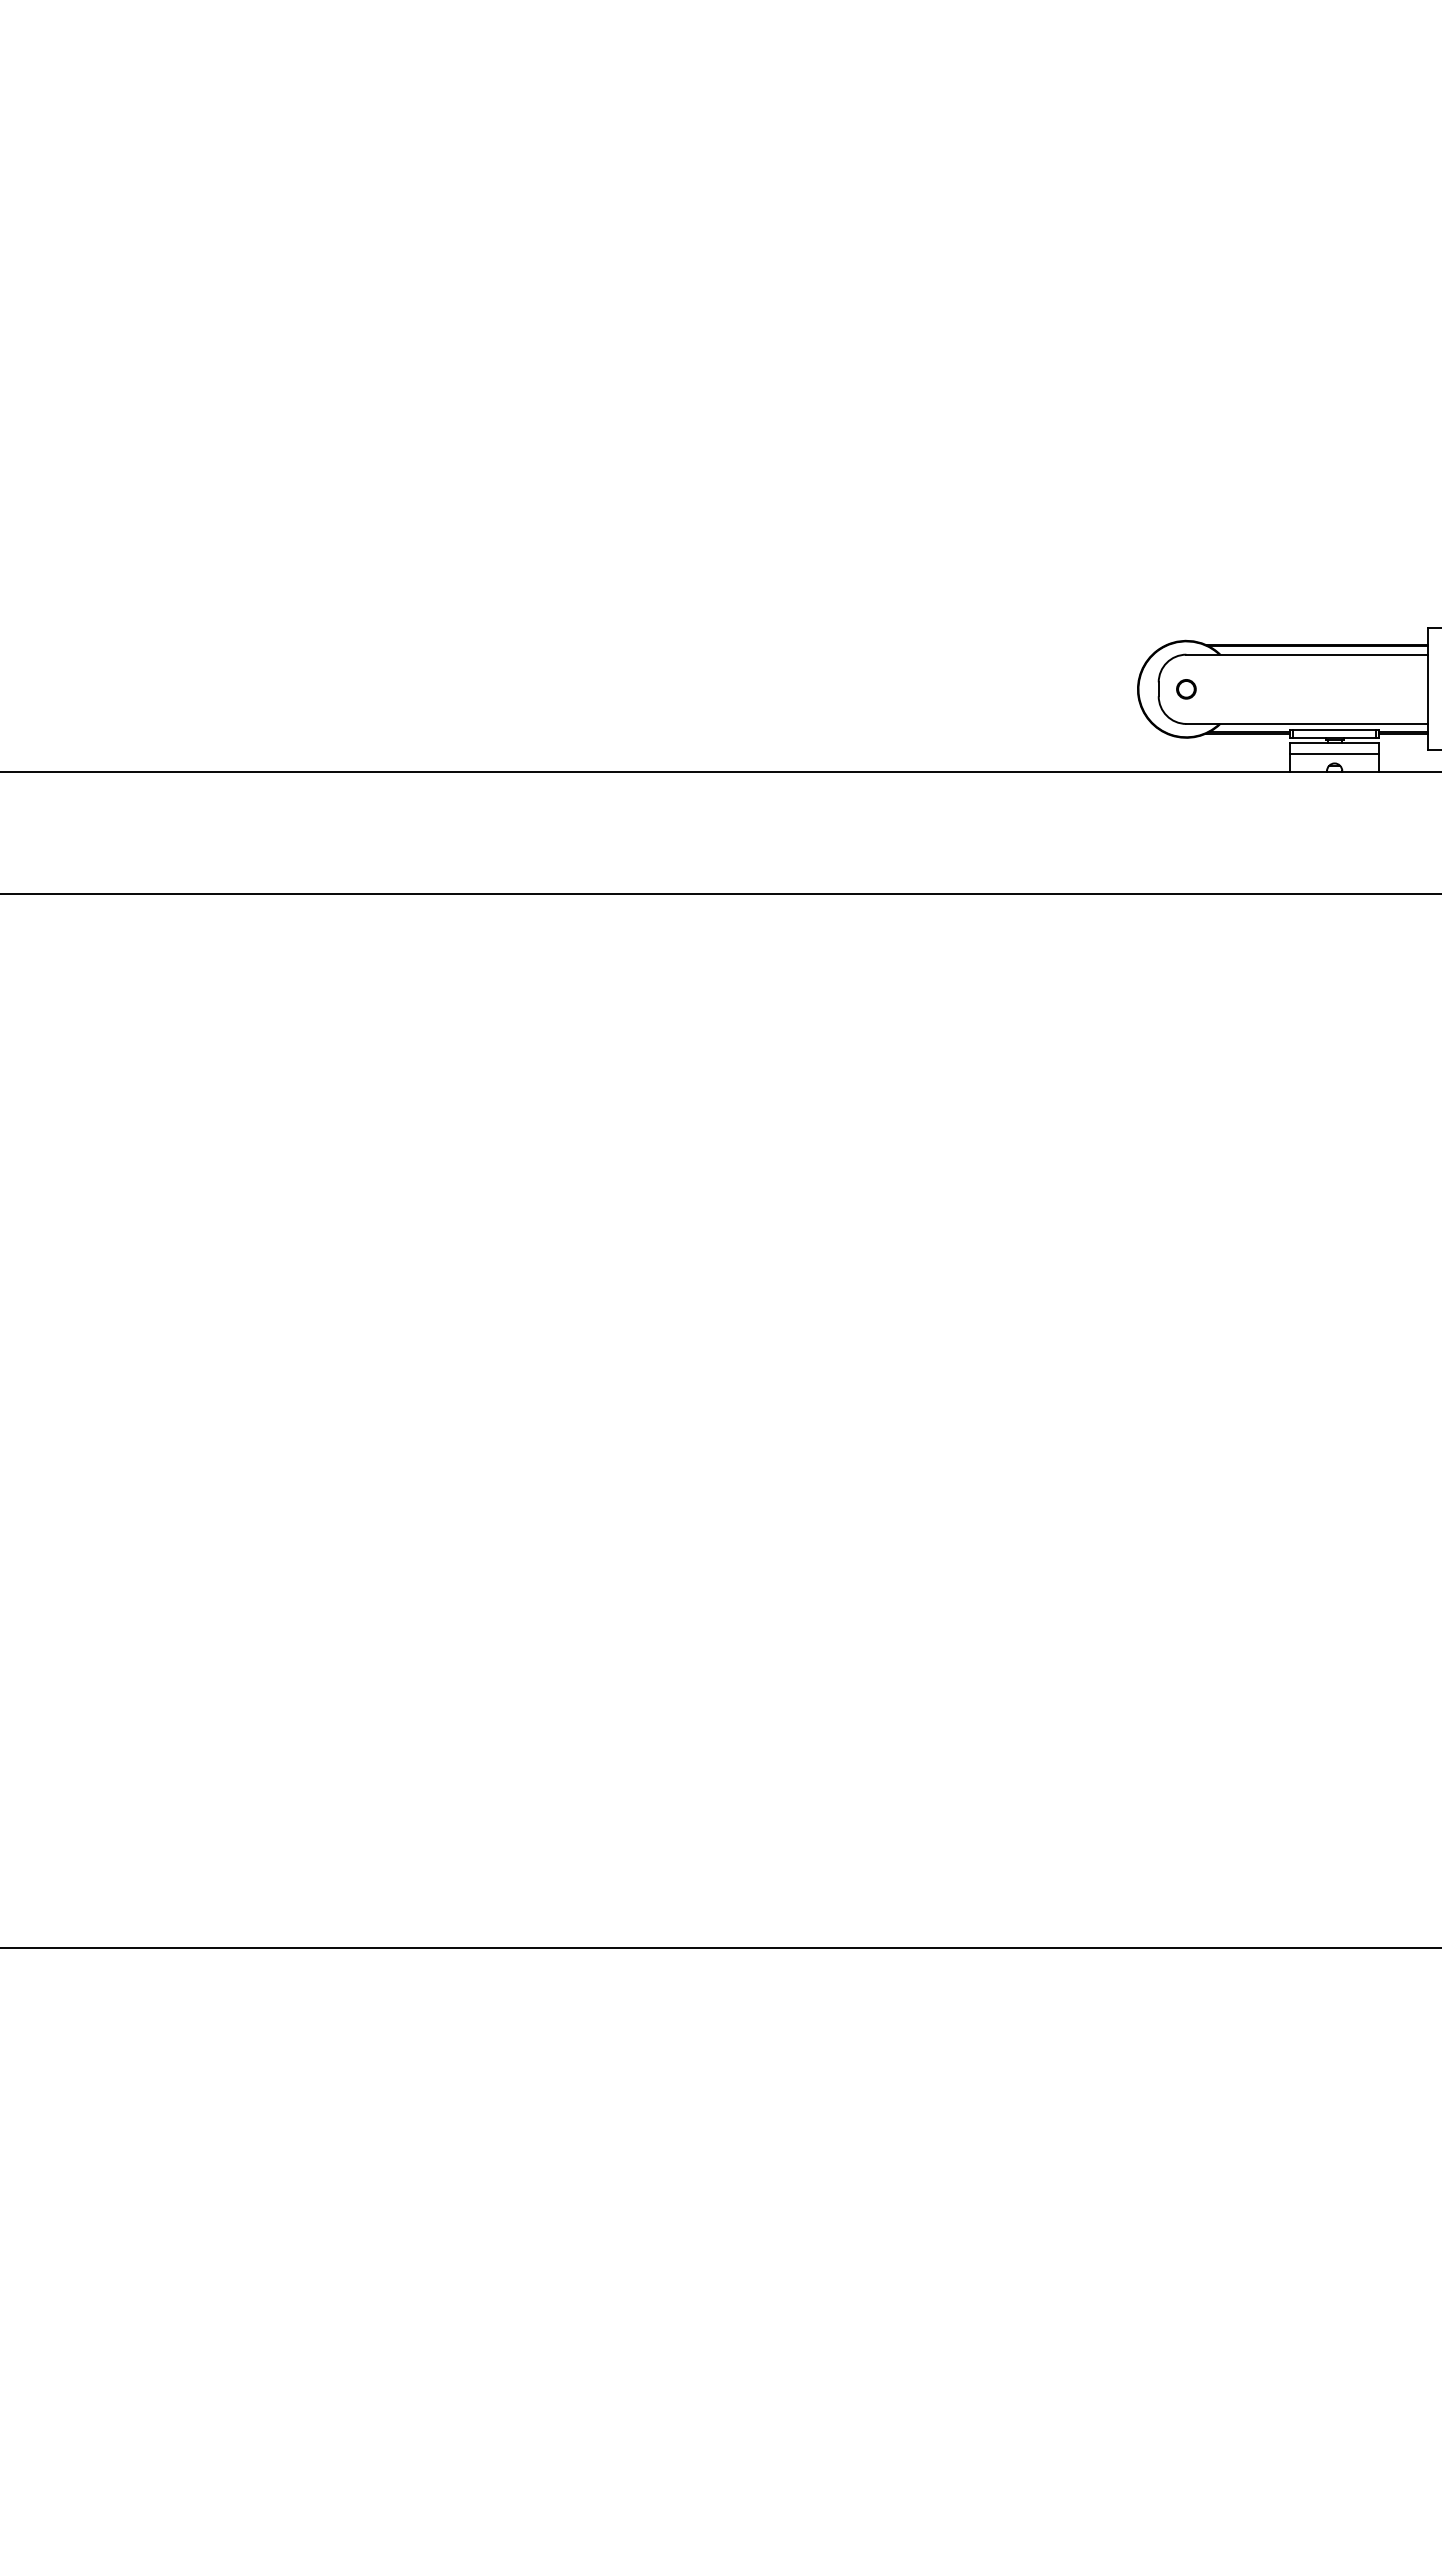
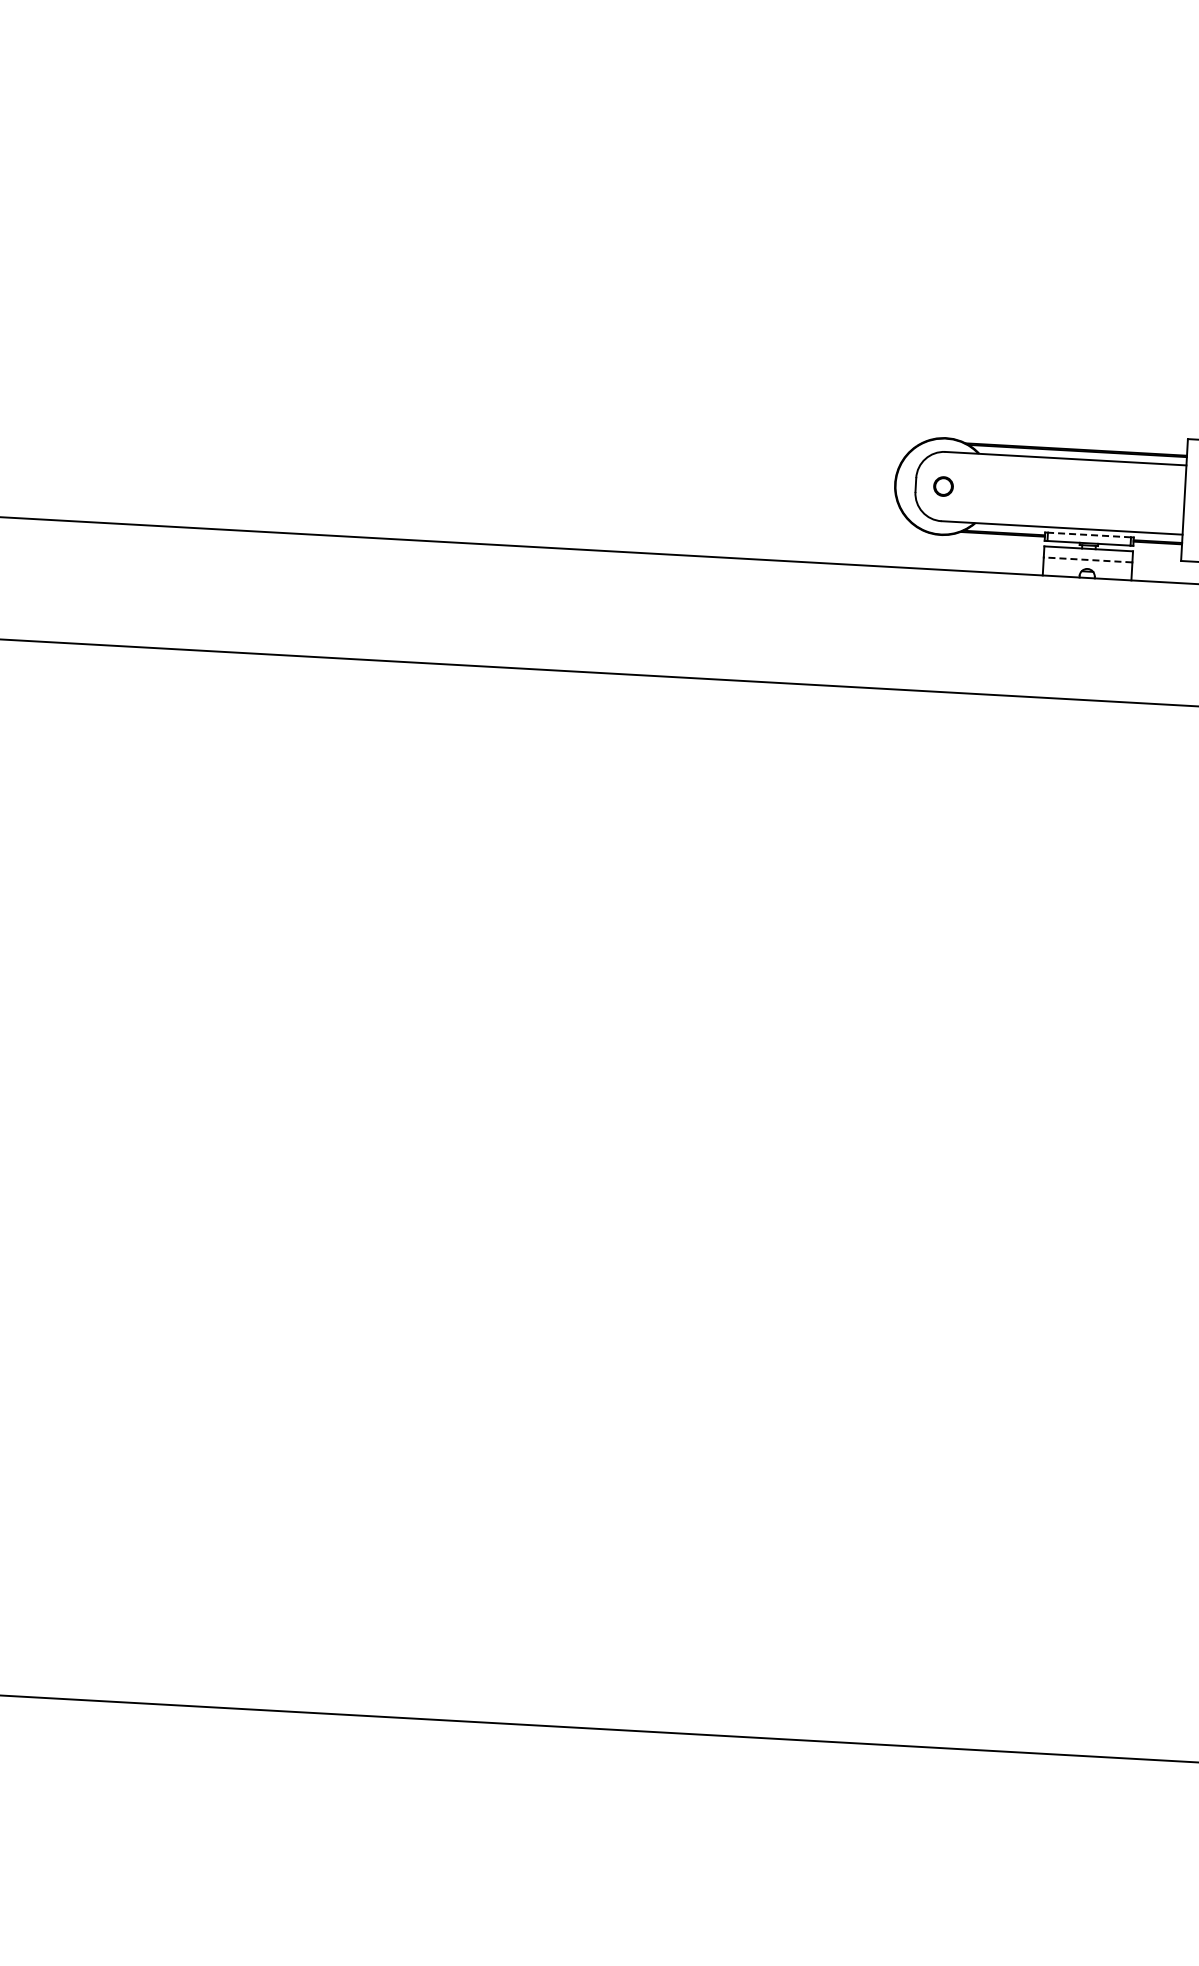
line: (1334, 729) -> (1089, 535), solid -> dashed
line: (1334, 754) -> (1087, 559), solid -> dashed

